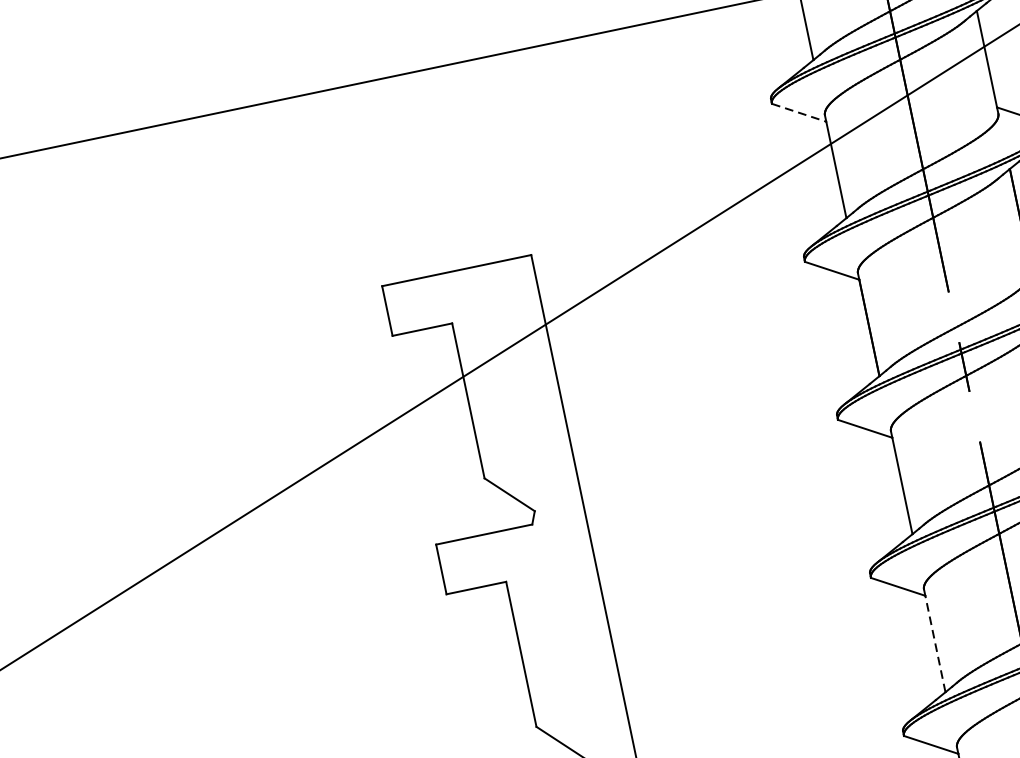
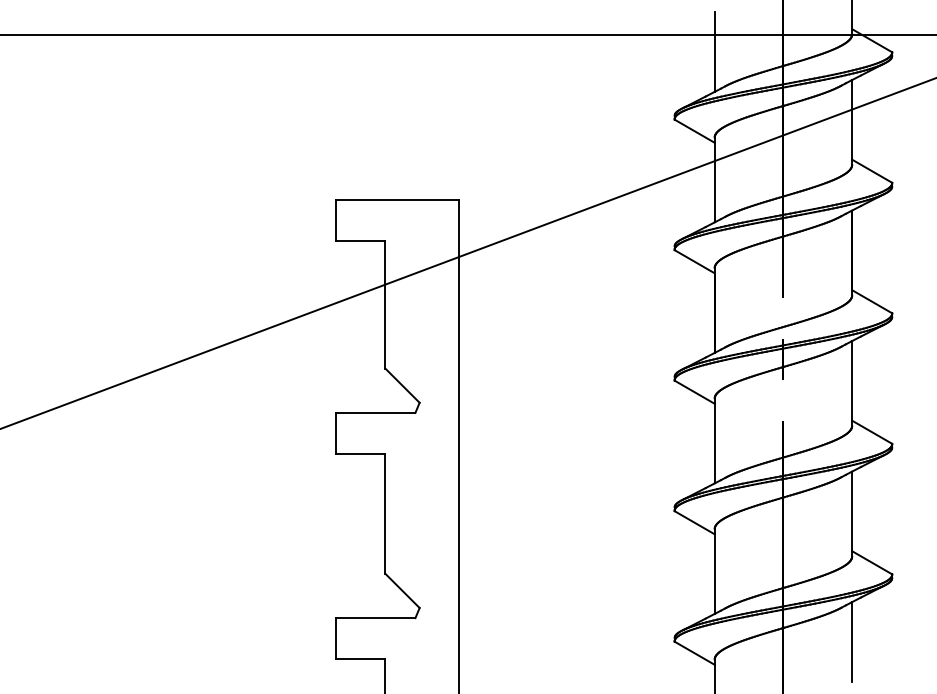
line: (800, 112) -> (695, 131), dashed -> solid
line: (935, 644) -> (714, 574), dashed -> solid

